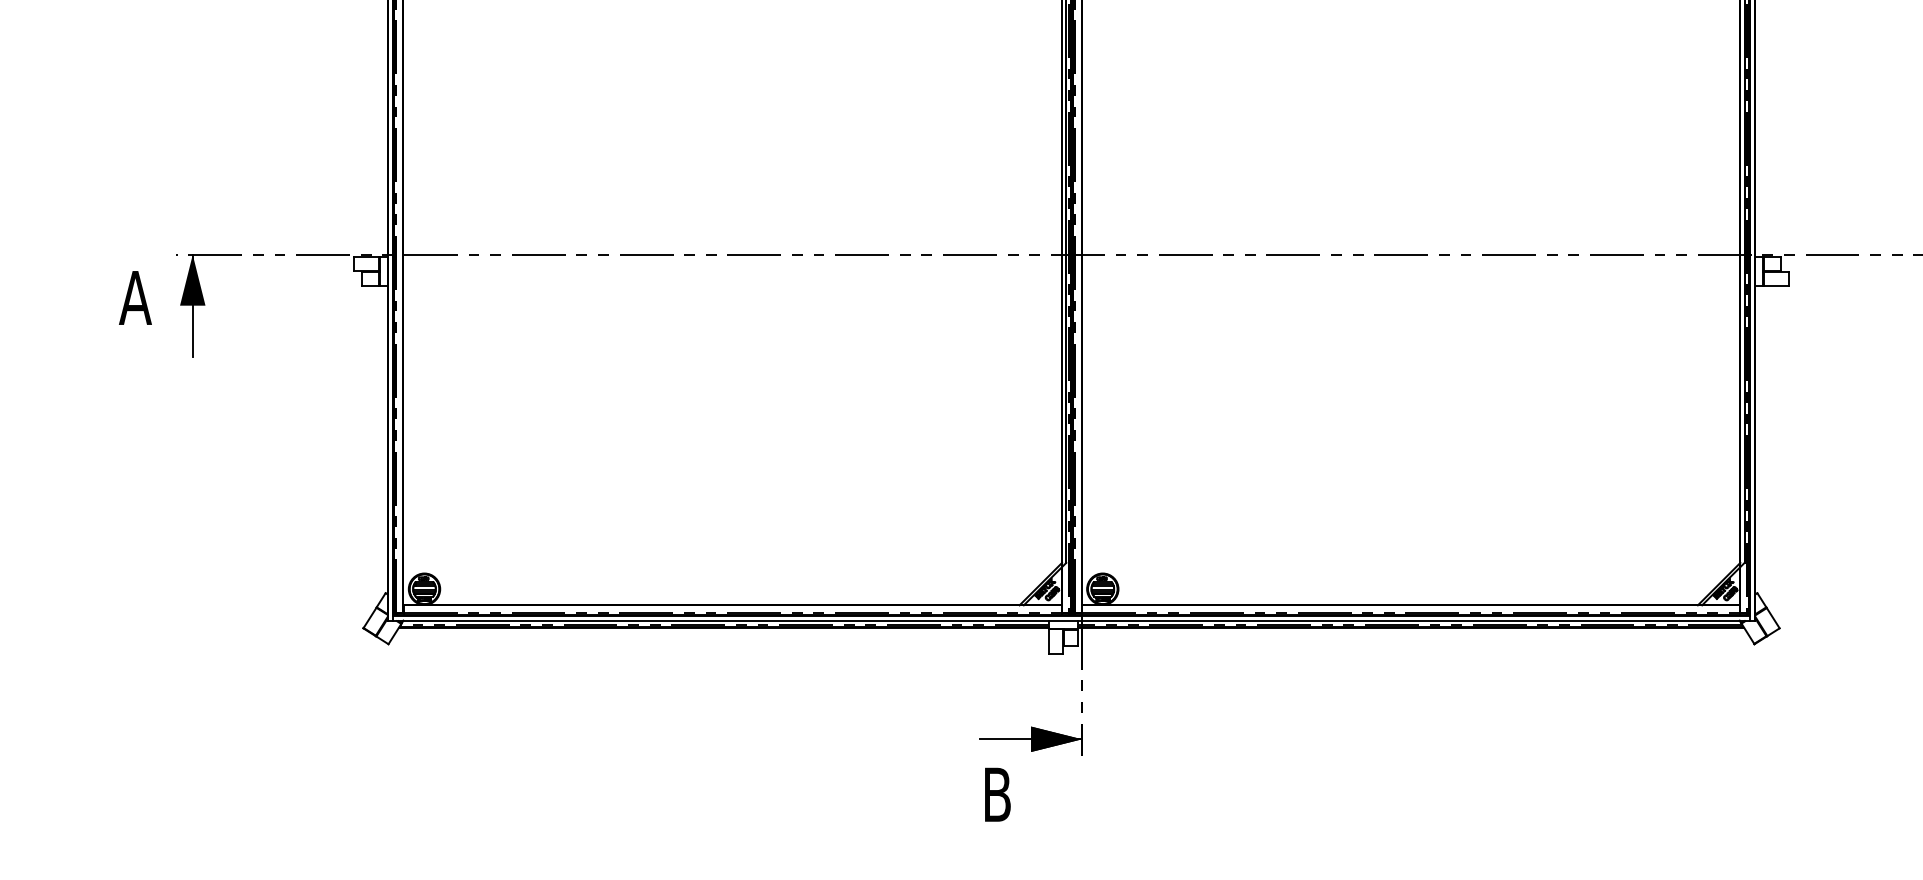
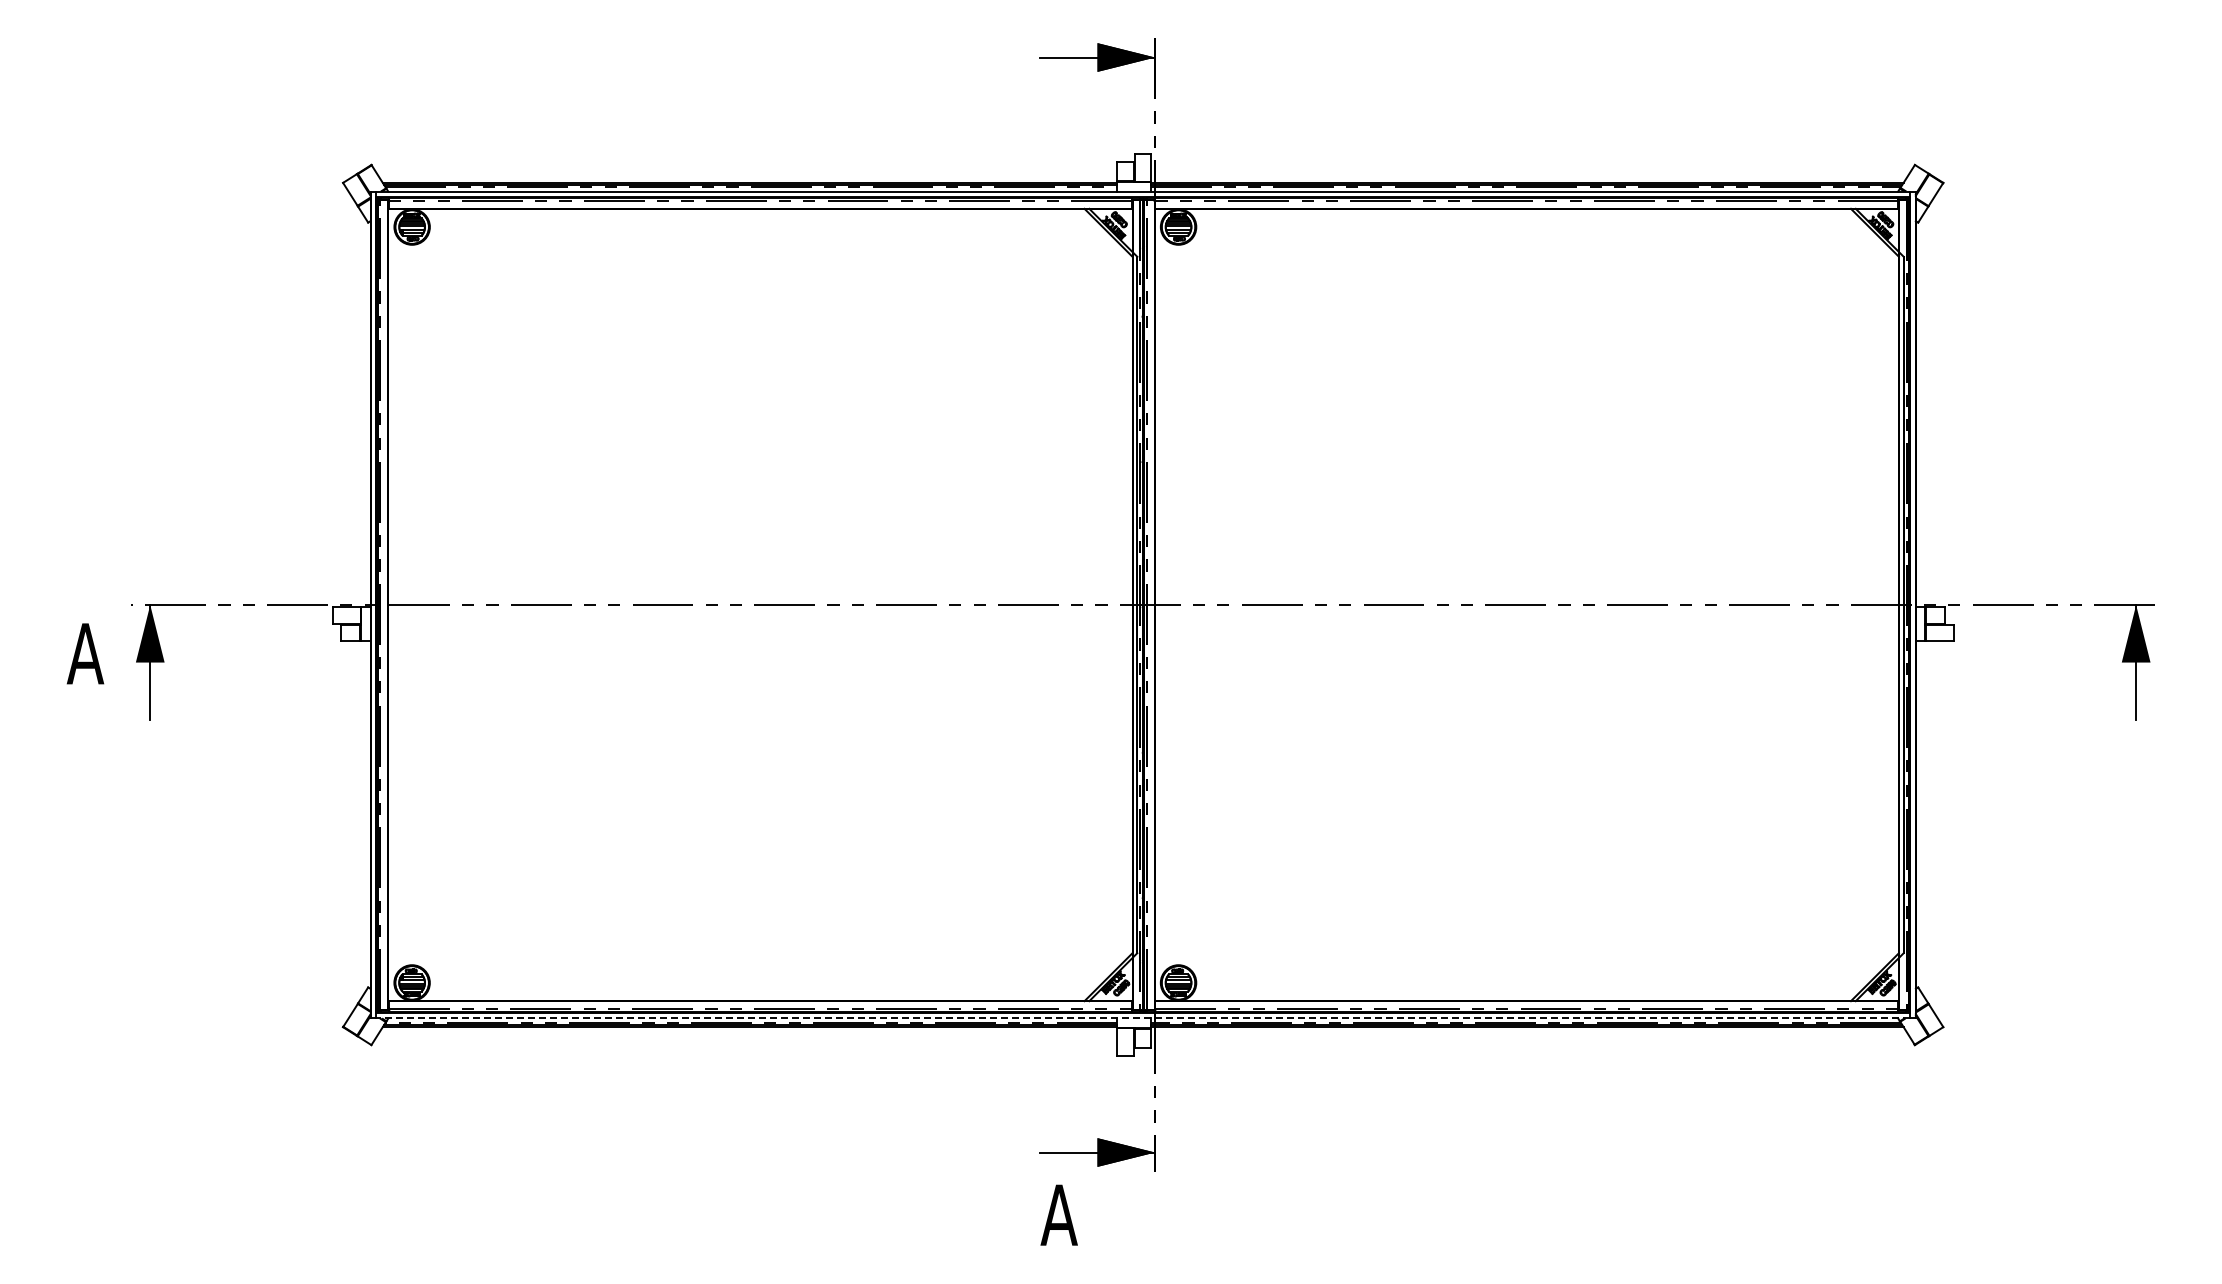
line: (1071, 620) -> (1143, 1018), solid -> dashed
text: (996, 794) -> (1058, 1214), B -> A

